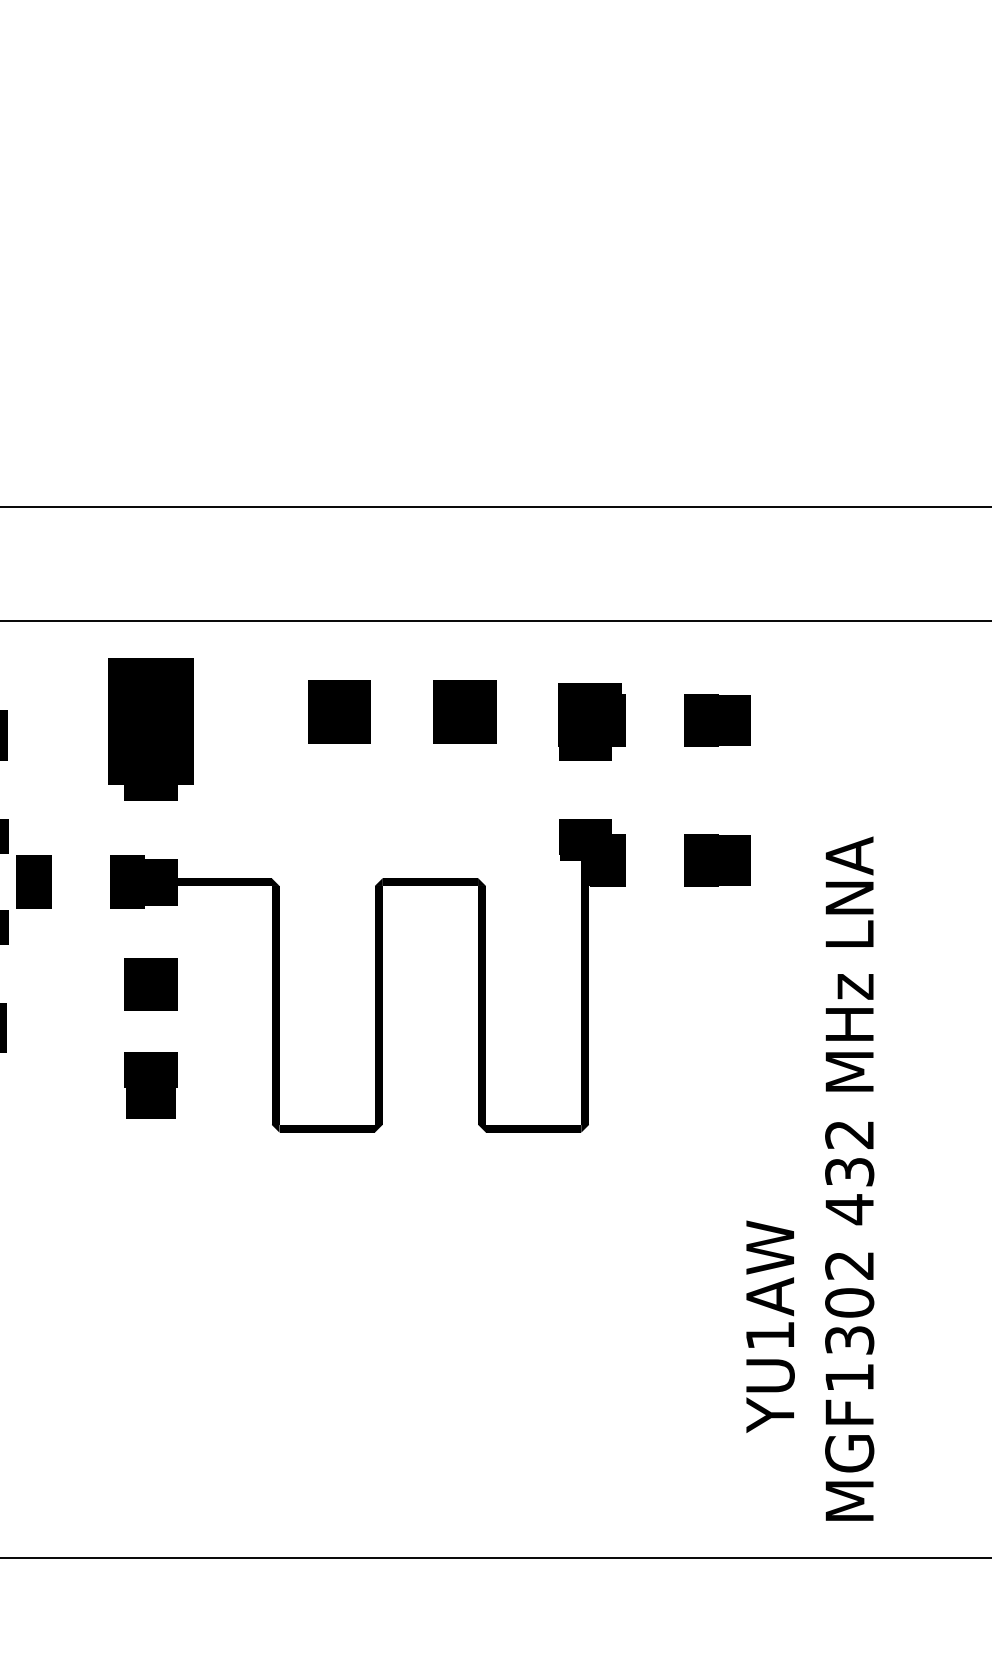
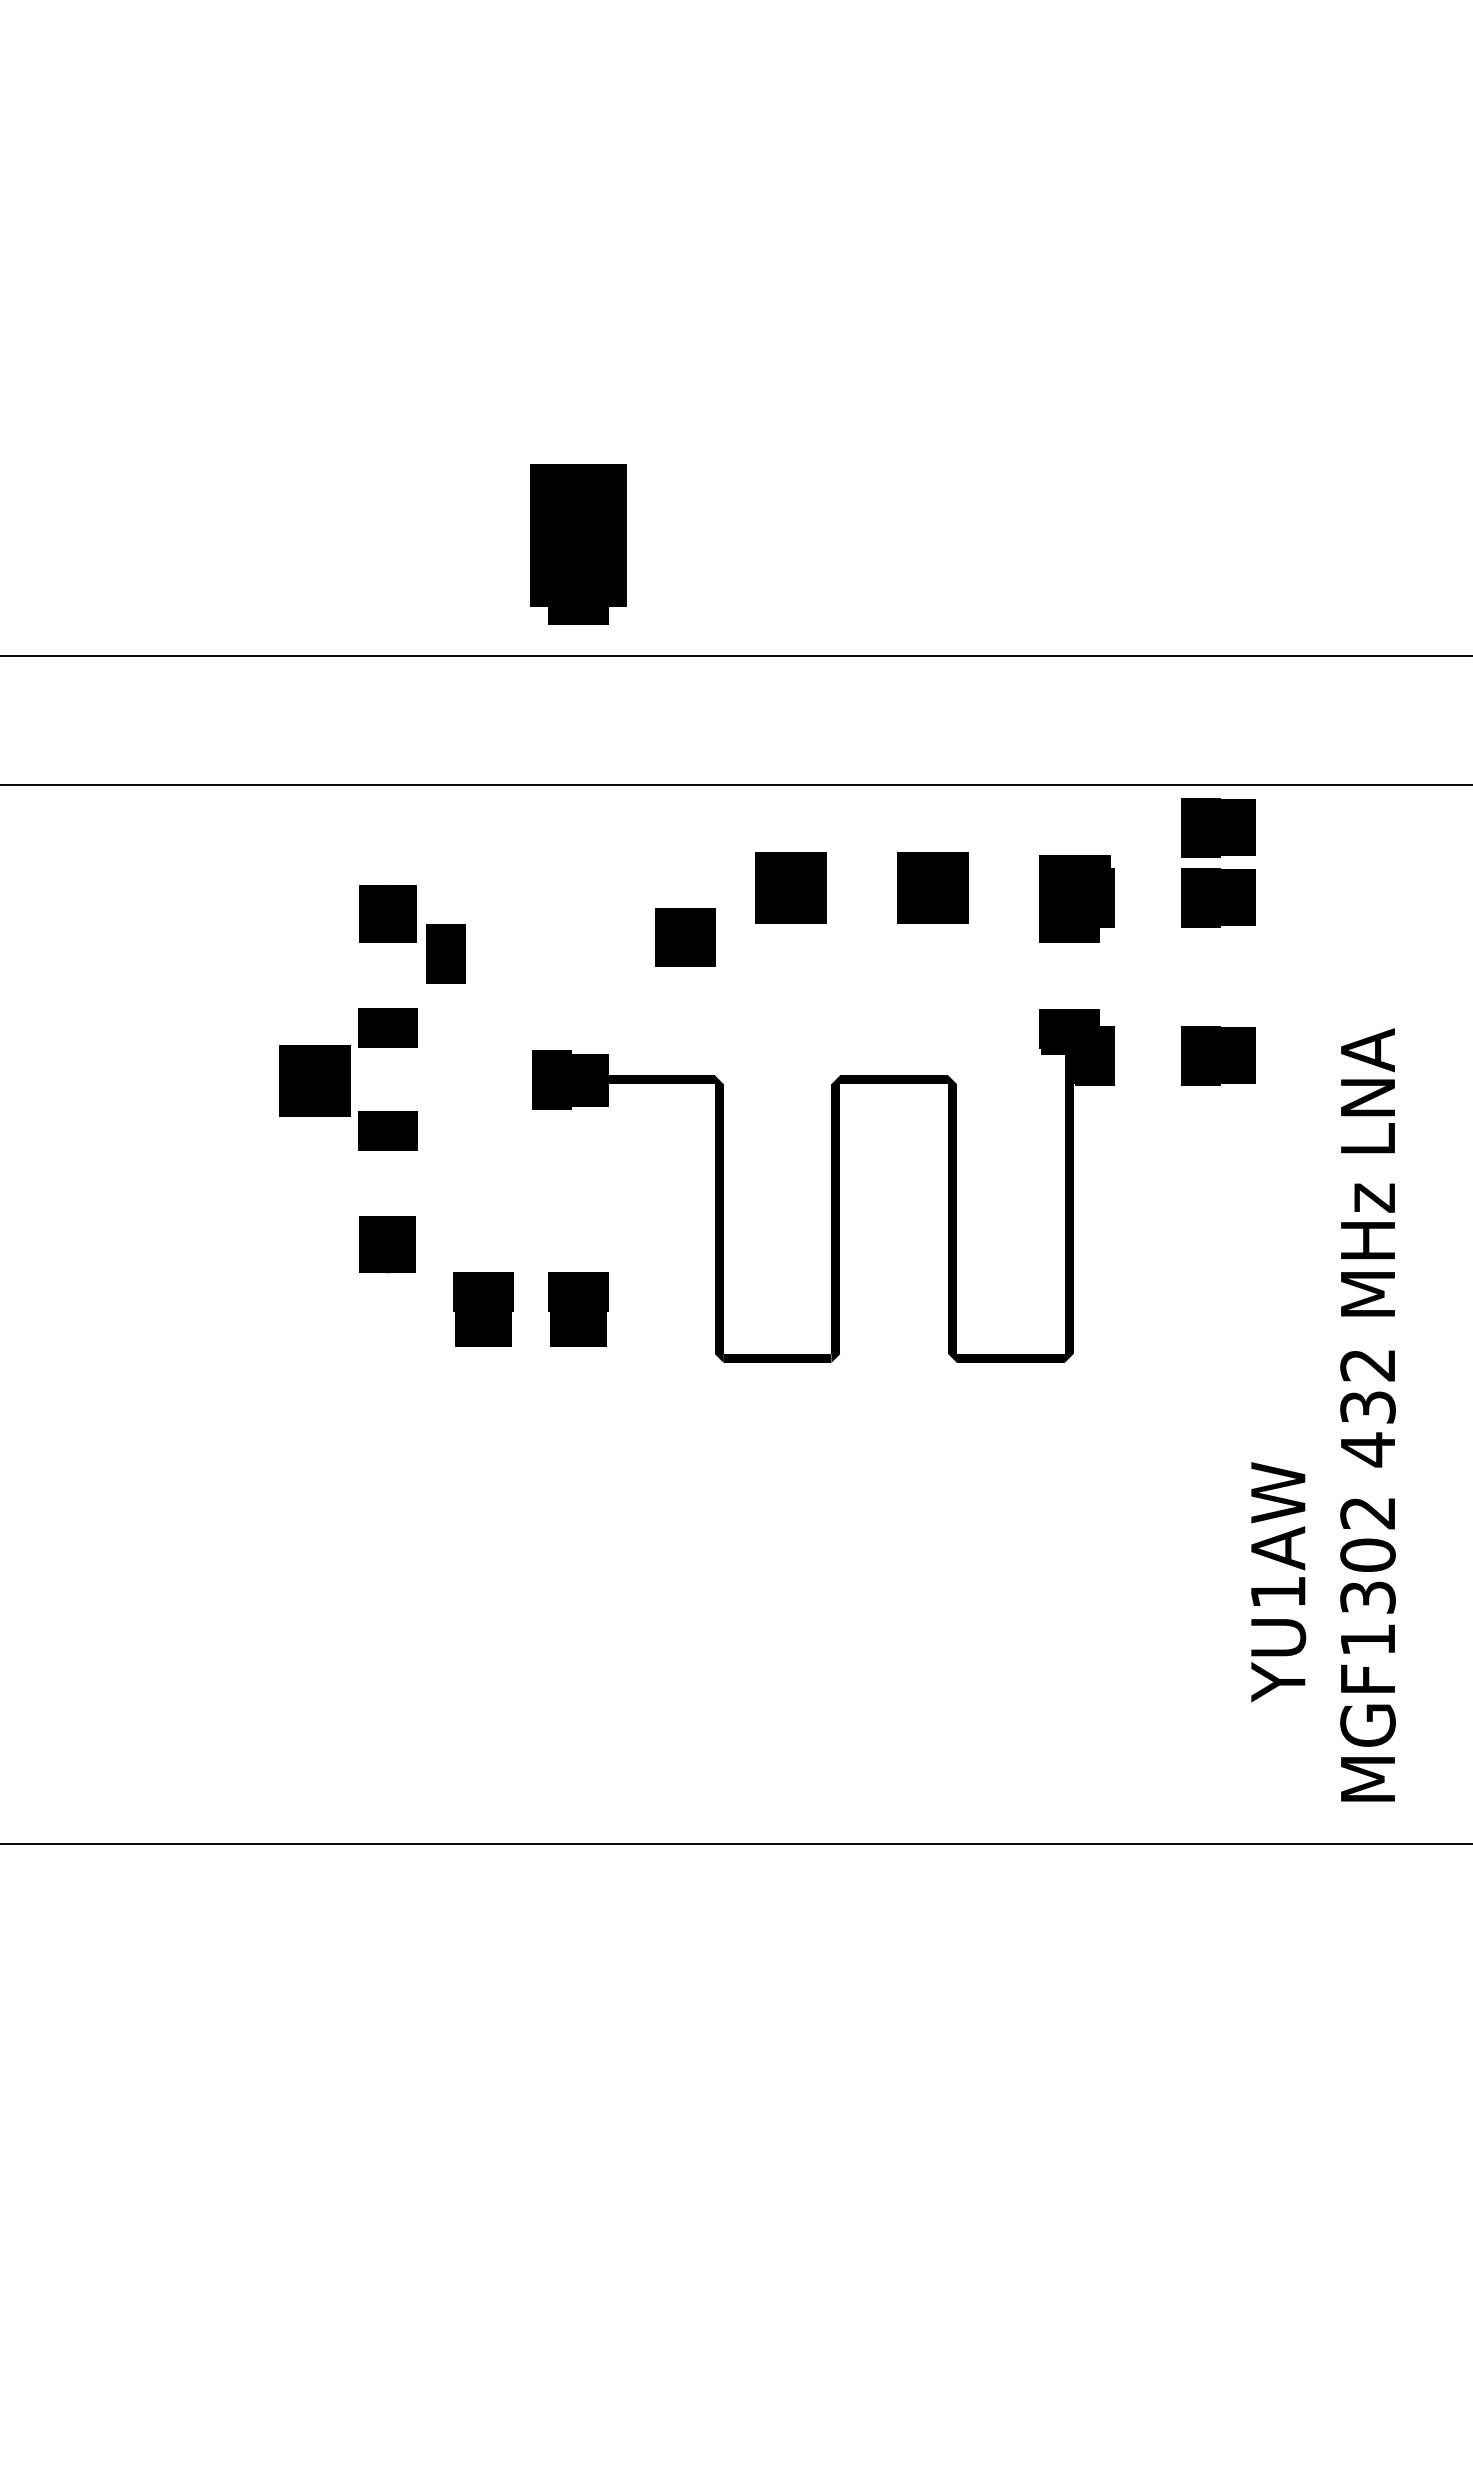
part: (717, 658) -> (1218, 827), added
part: (151, 729) -> (578, 544), moved
part: (33, 881) -> (445, 953), moved
part: (151, 984) -> (685, 937), moved
part: (66, 1085) -> (483, 1309), added

